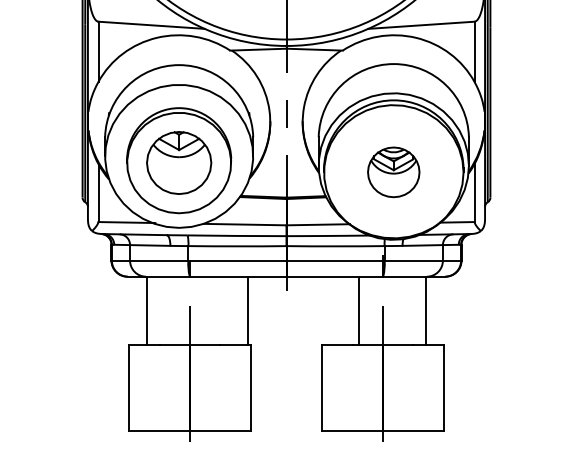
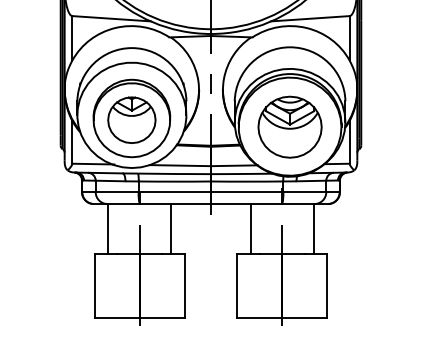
part: (393, 171) -> (289, 126), size x1.67
line: (247, 311) -> (171, 229), moved
line: (359, 311) -> (250, 229), moved

